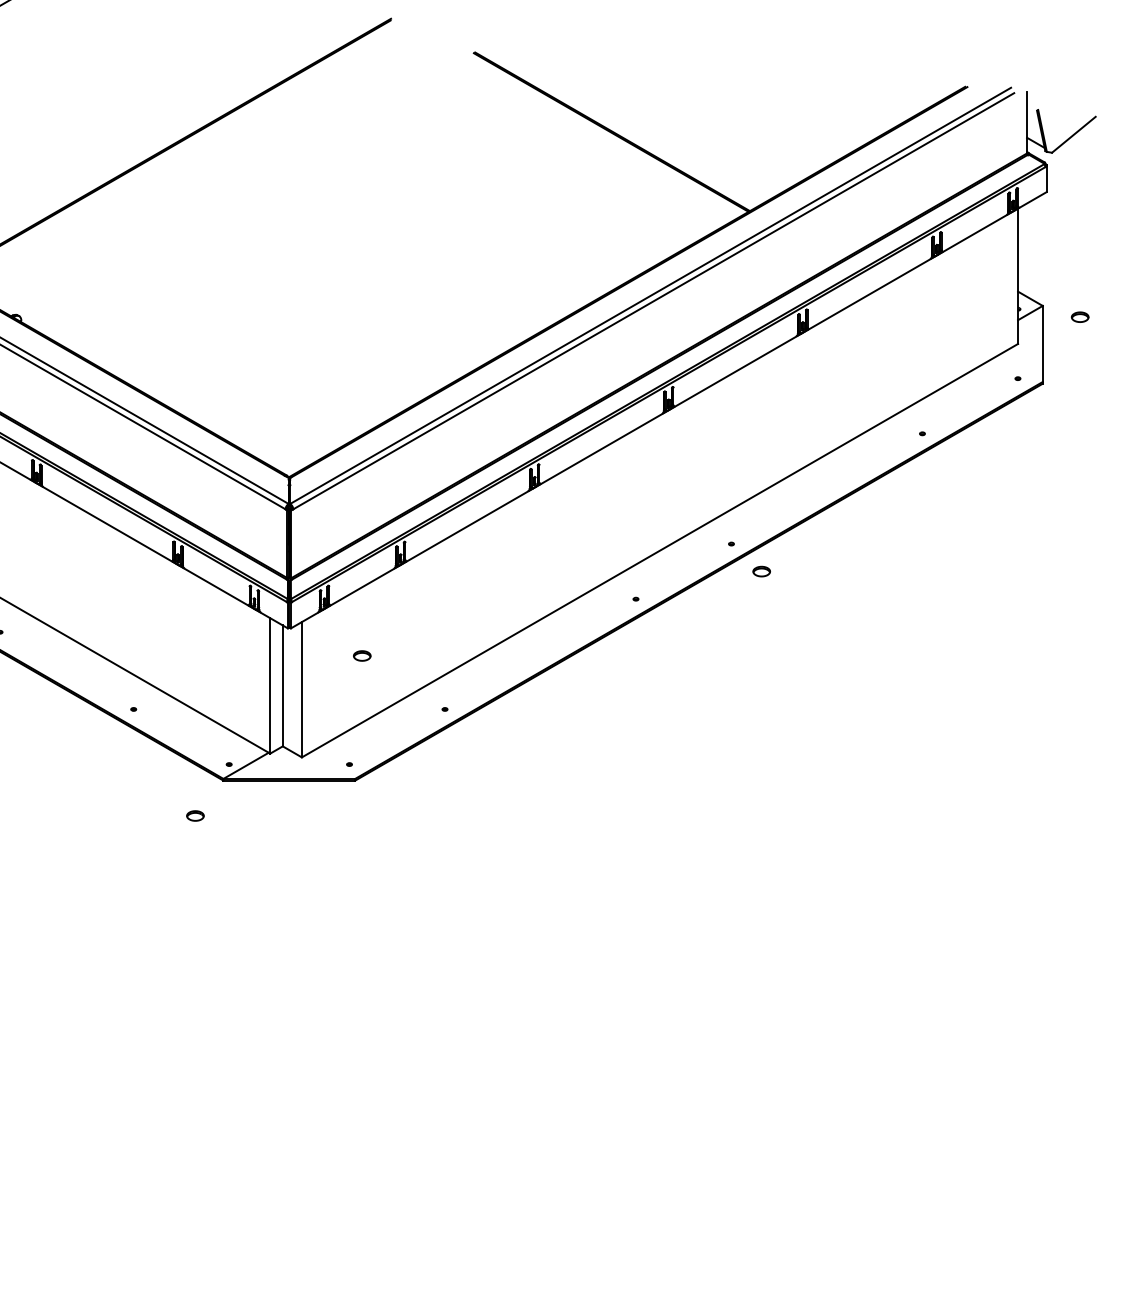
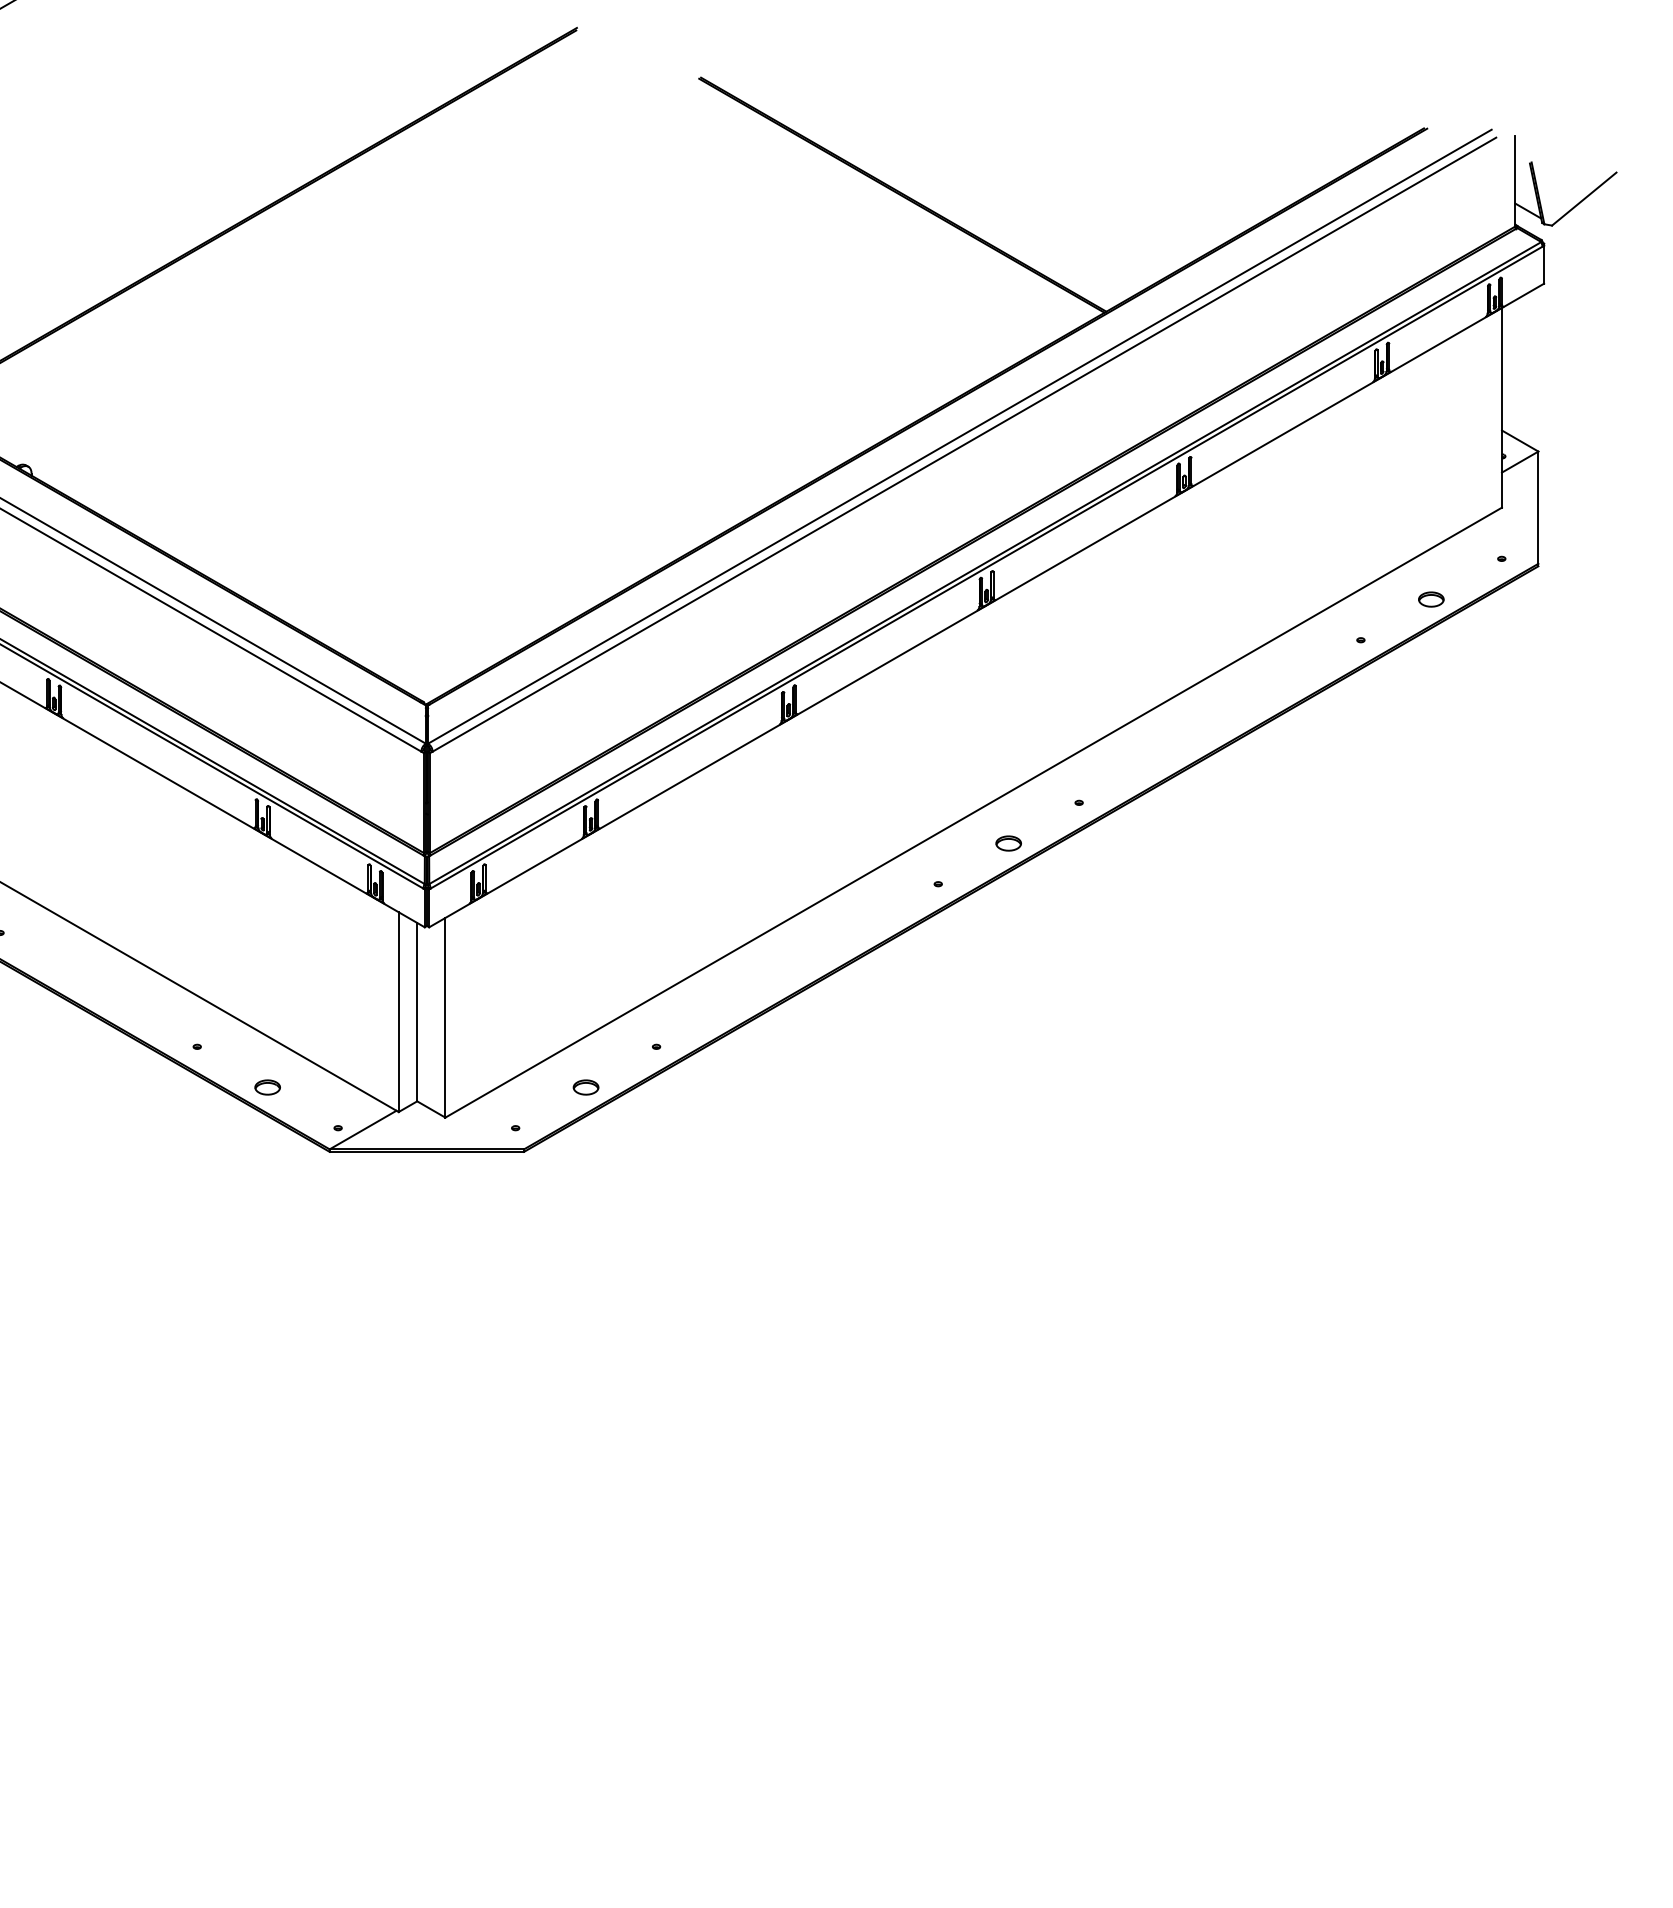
part: (1079, 316) -> (1430, 598), moved
part: (761, 571) -> (1008, 843), moved
part: (362, 655) -> (586, 1086), moved
part: (195, 815) -> (267, 1086), moved

